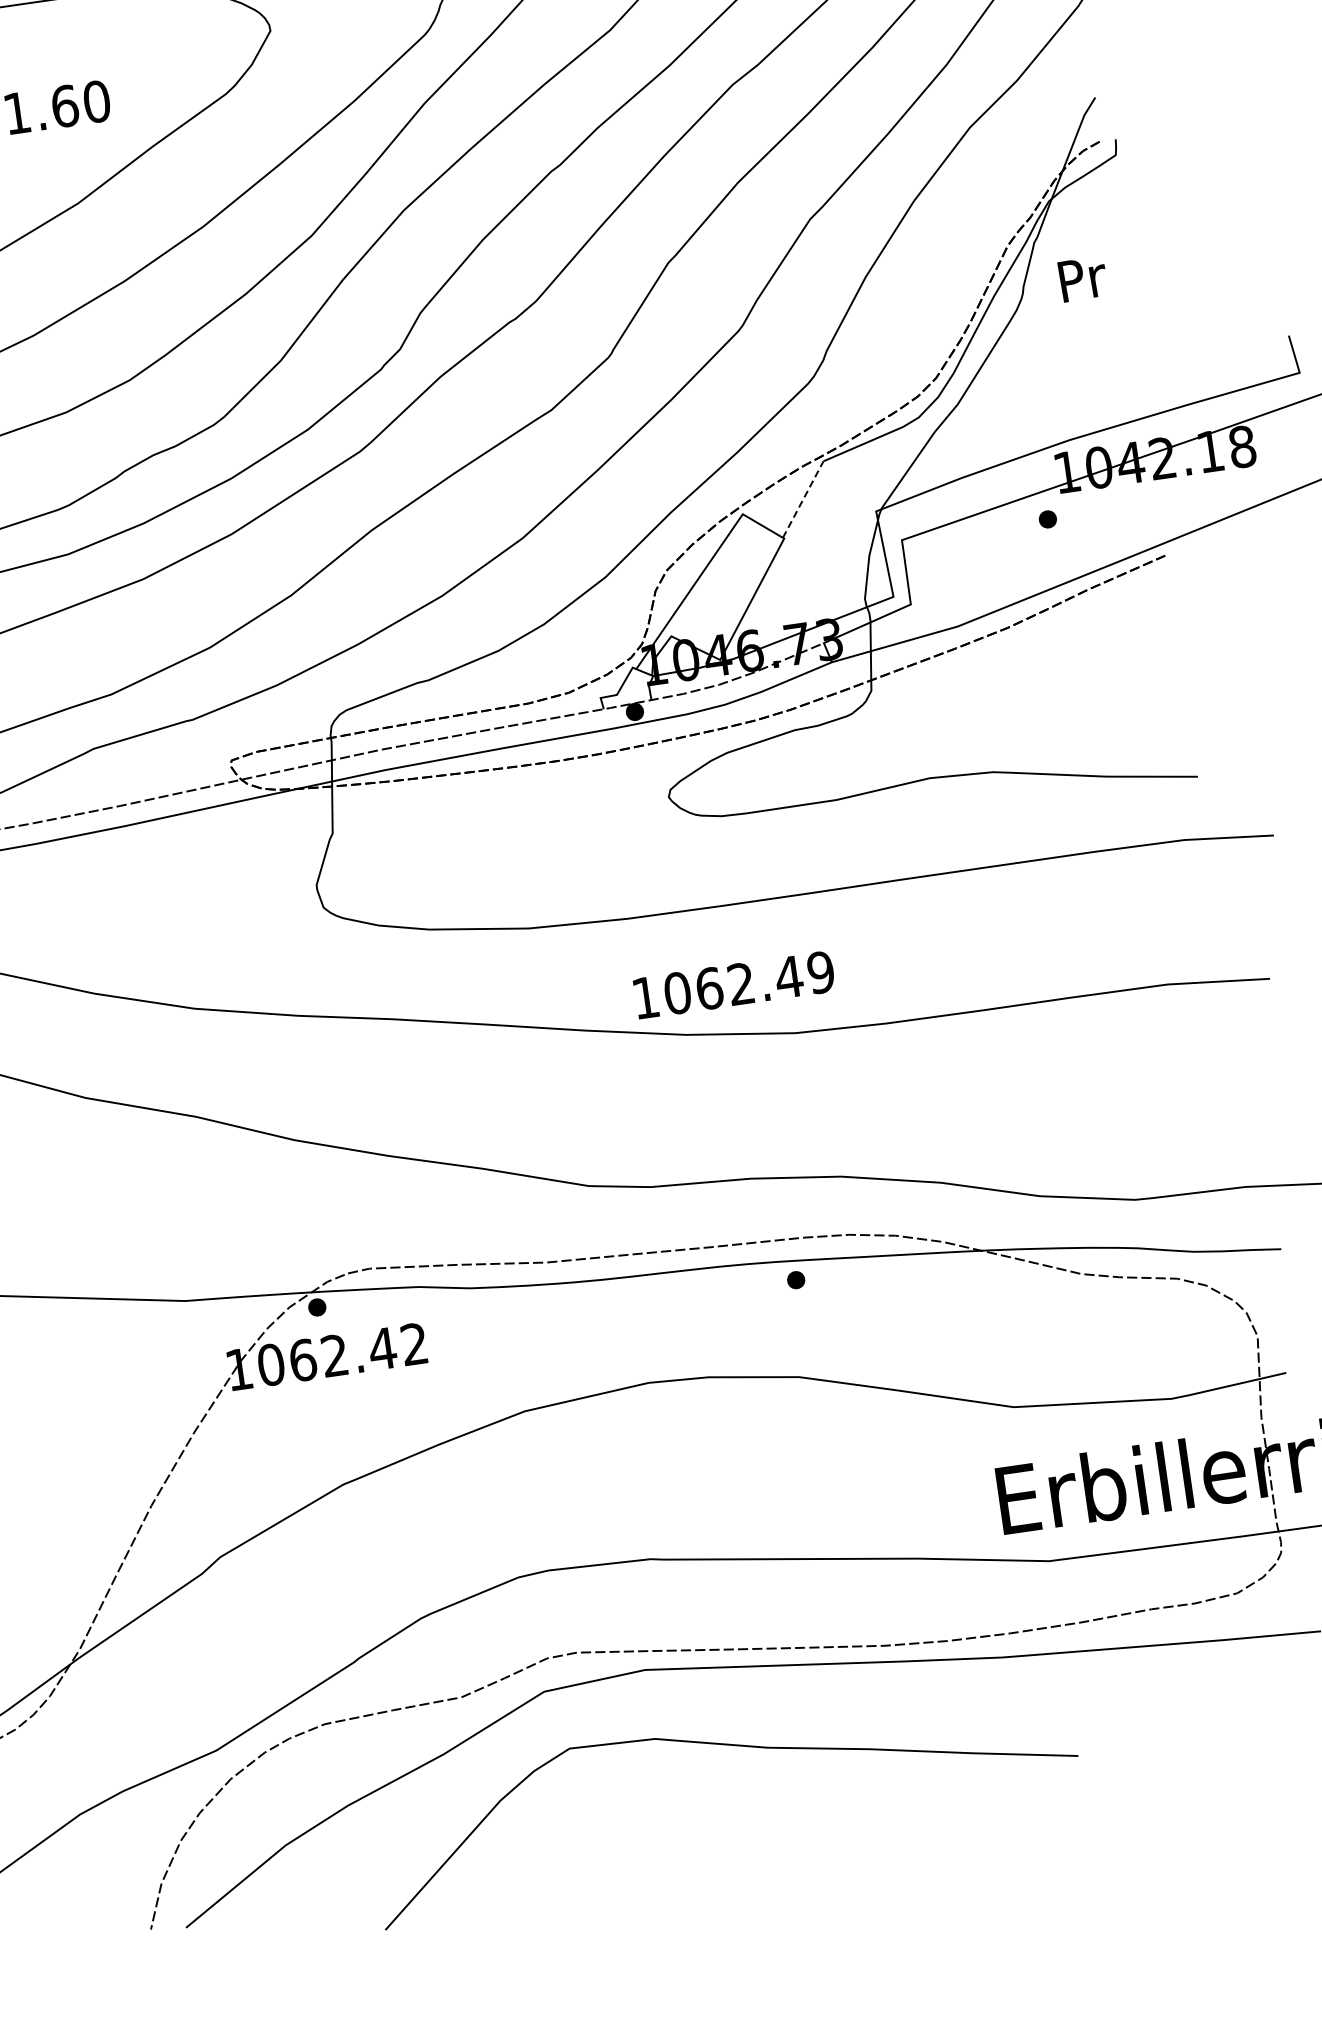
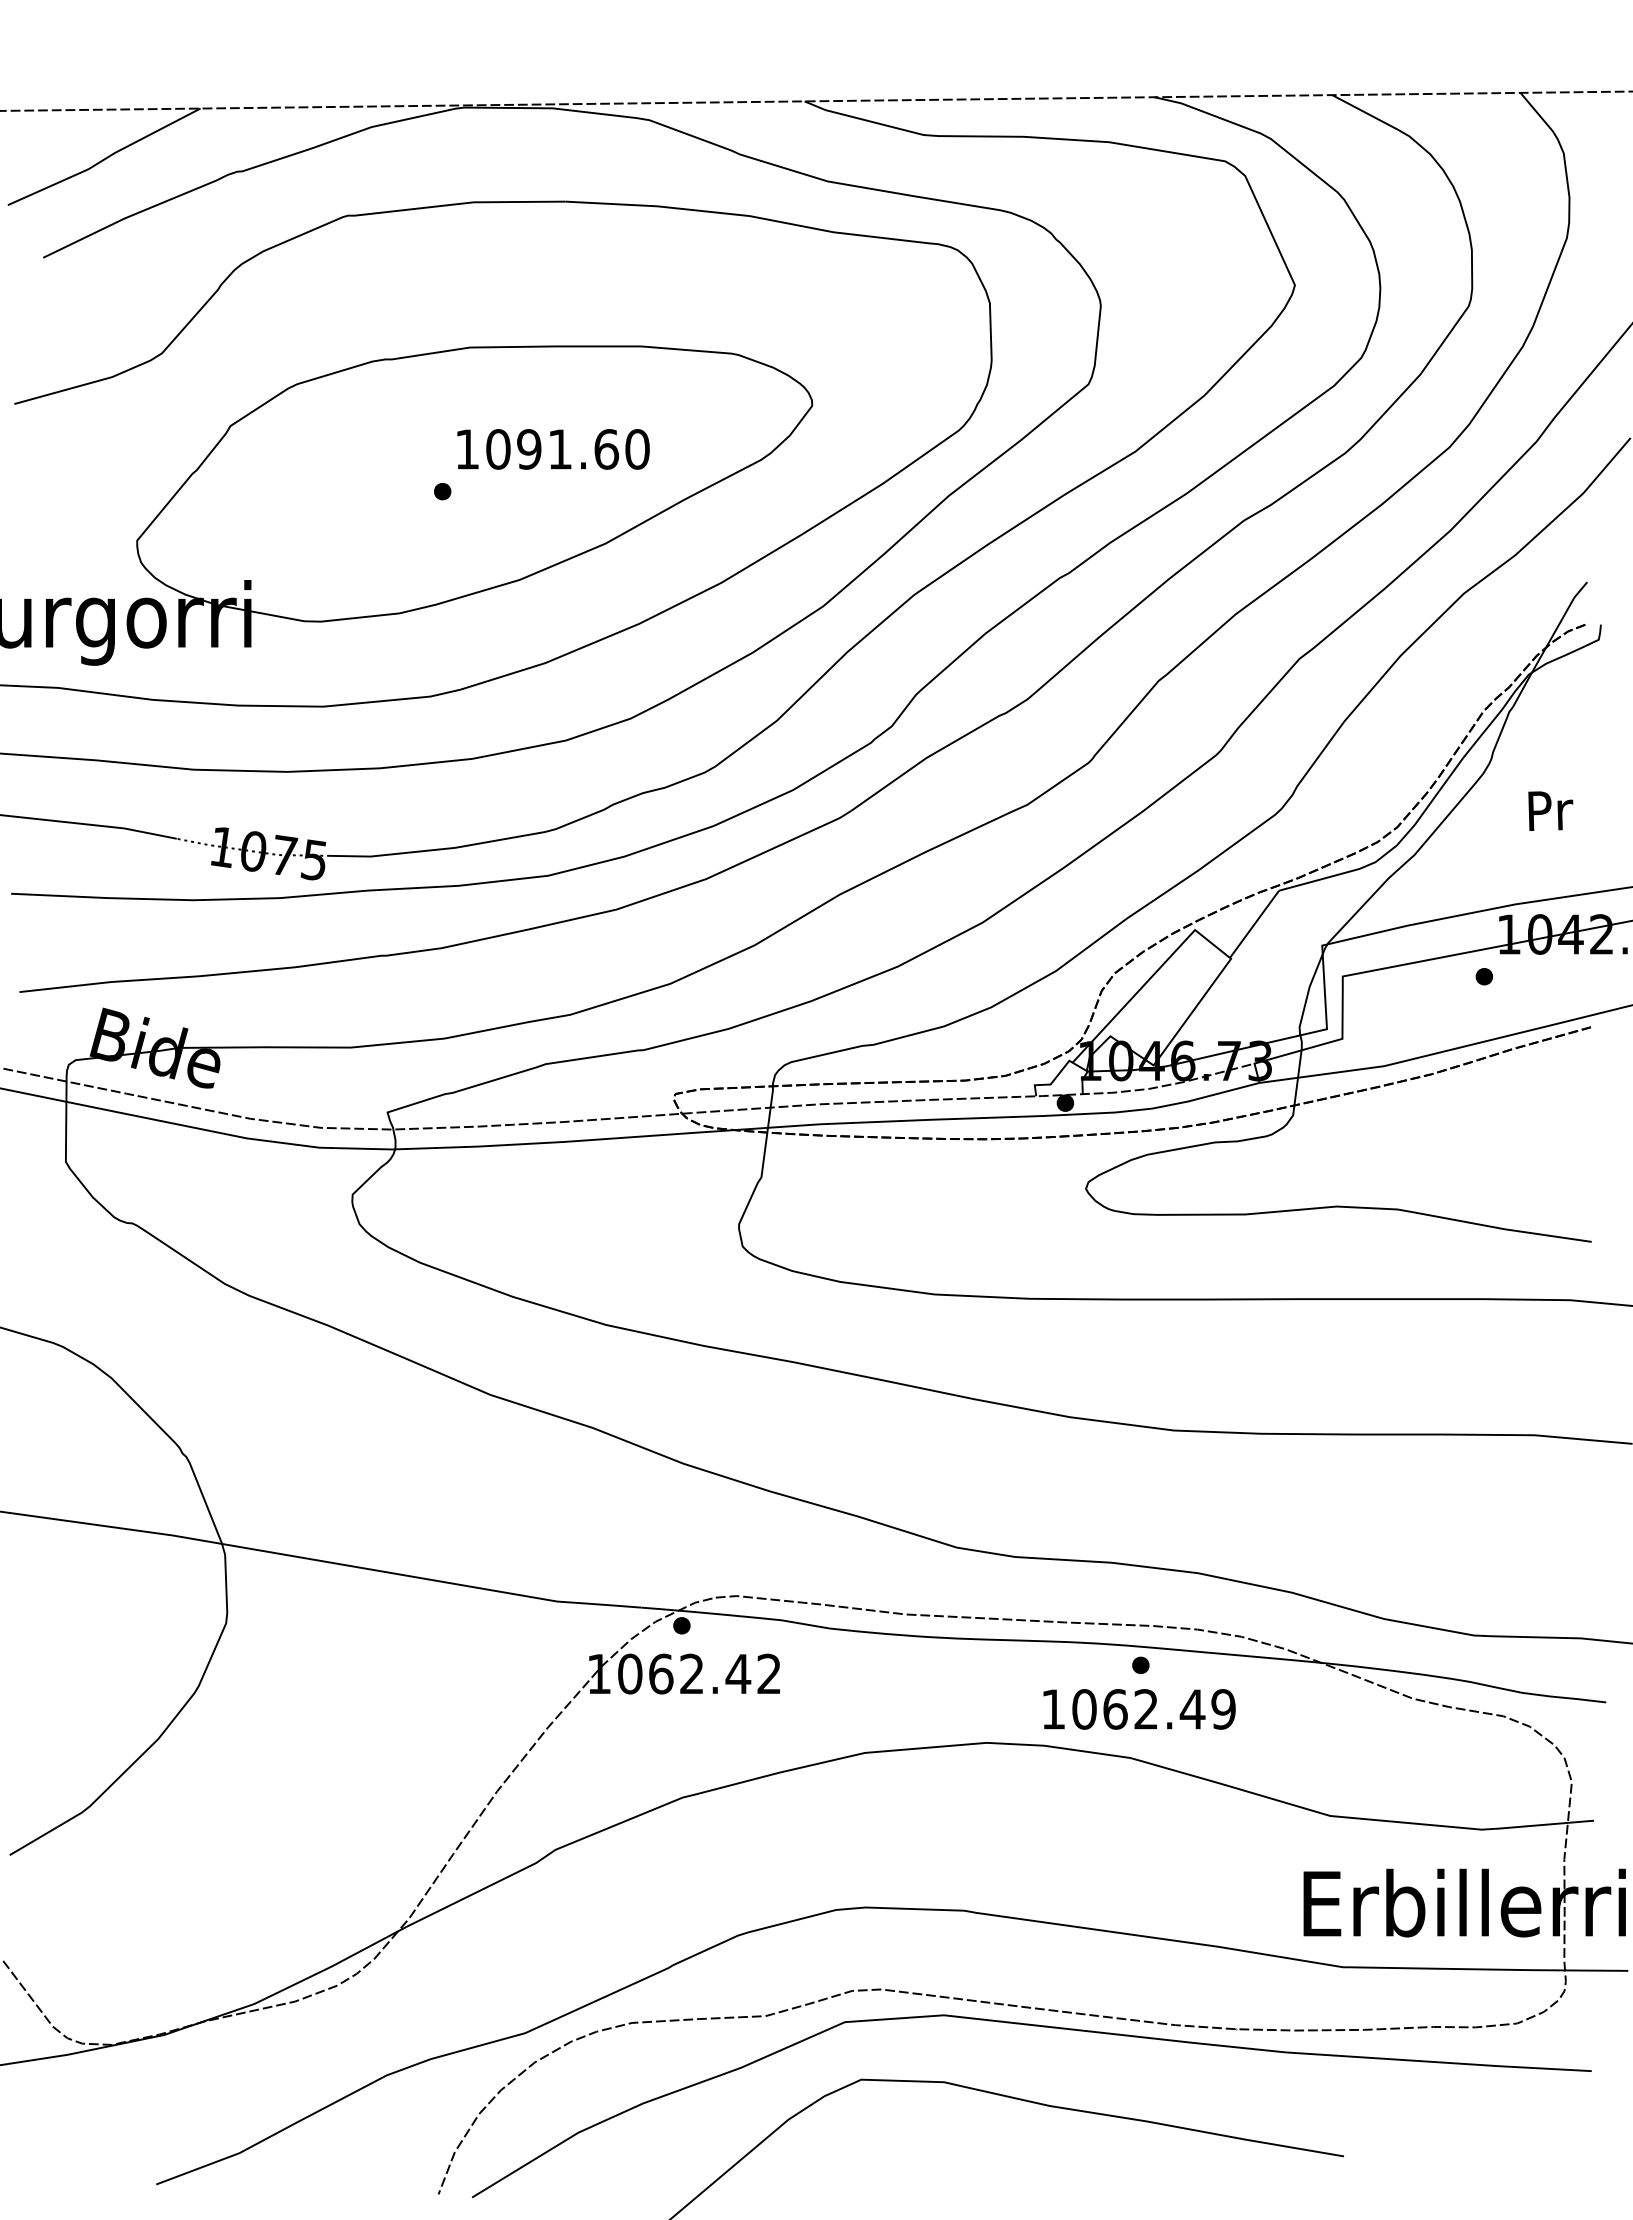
text: (1082, 278) -> (1550, 810), moved
line: (803, 499) -> (1254, 924), dashed -> solid
text: (734, 985) -> (1139, 1709), moved

